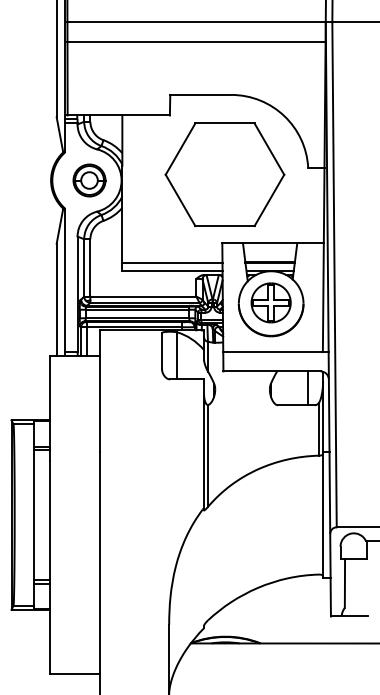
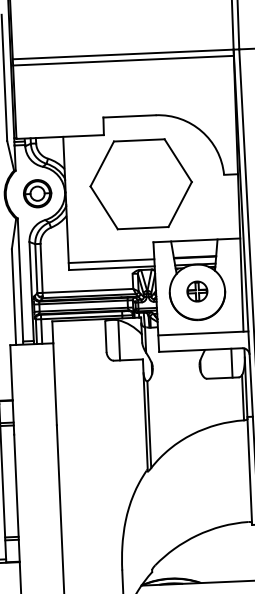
line: (196, 41) -> (123, 60), moved
part: (224, 174) -> (140, 184), moved
part: (270, 302) -> (196, 291), size x0.6

